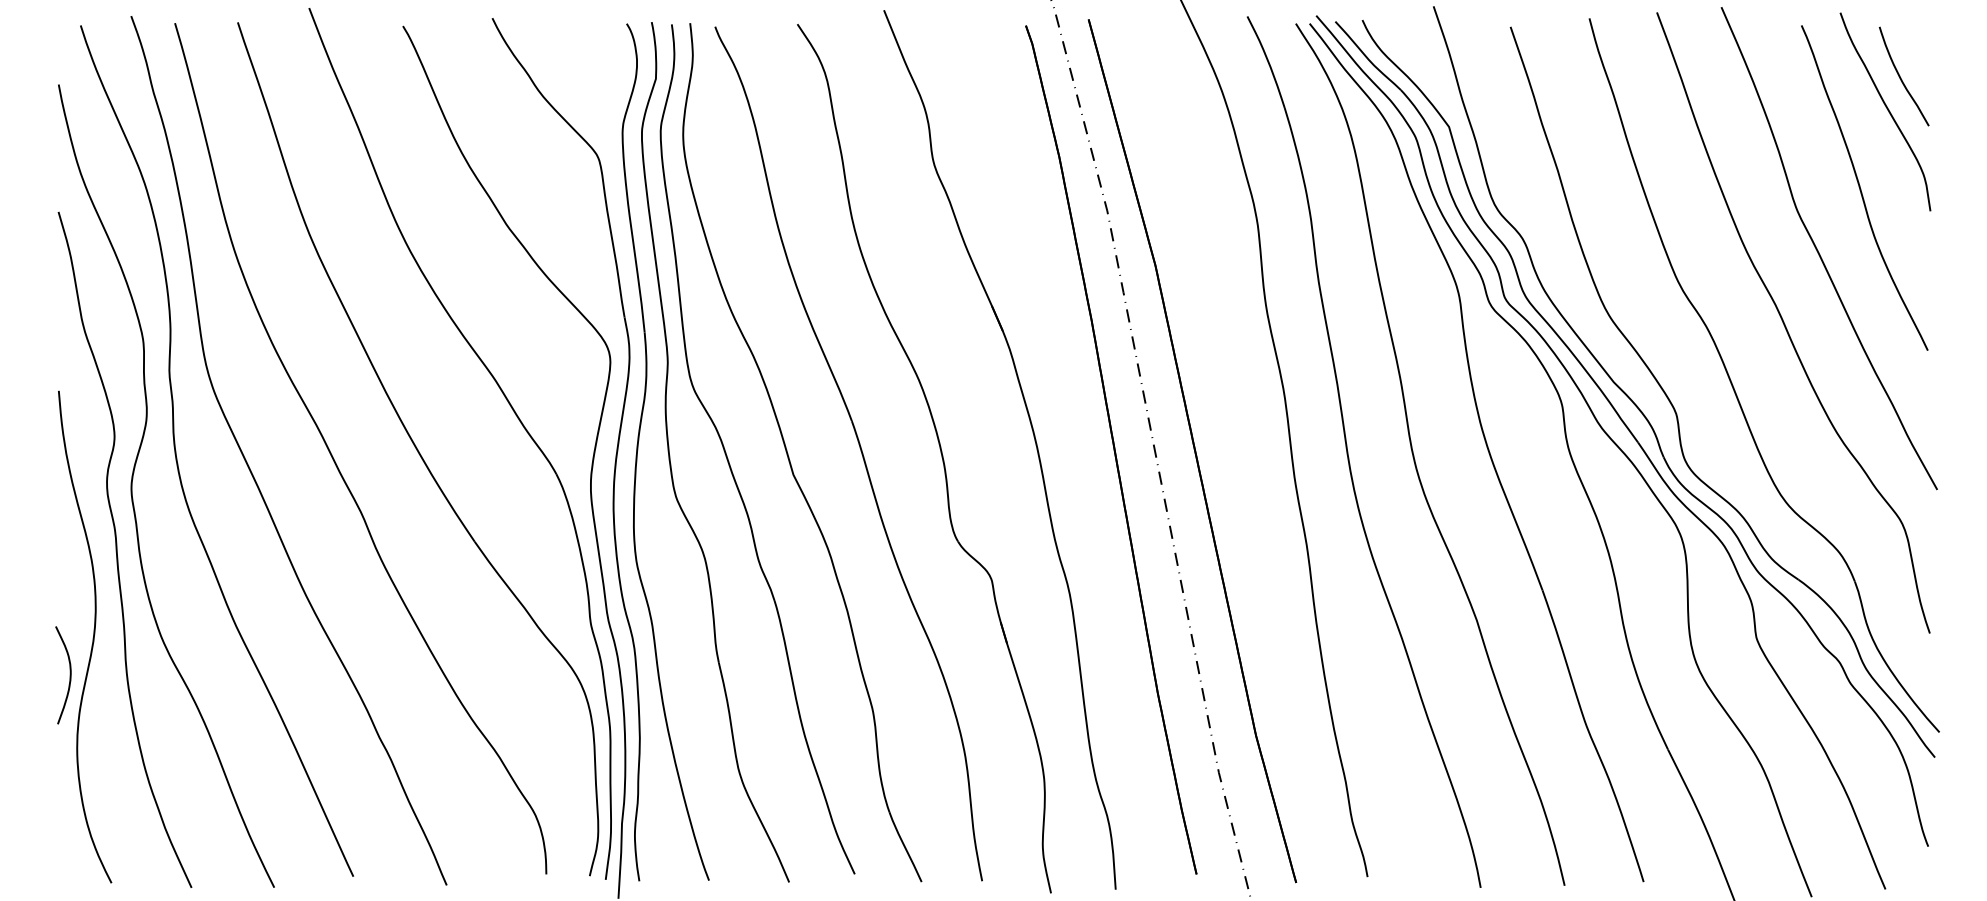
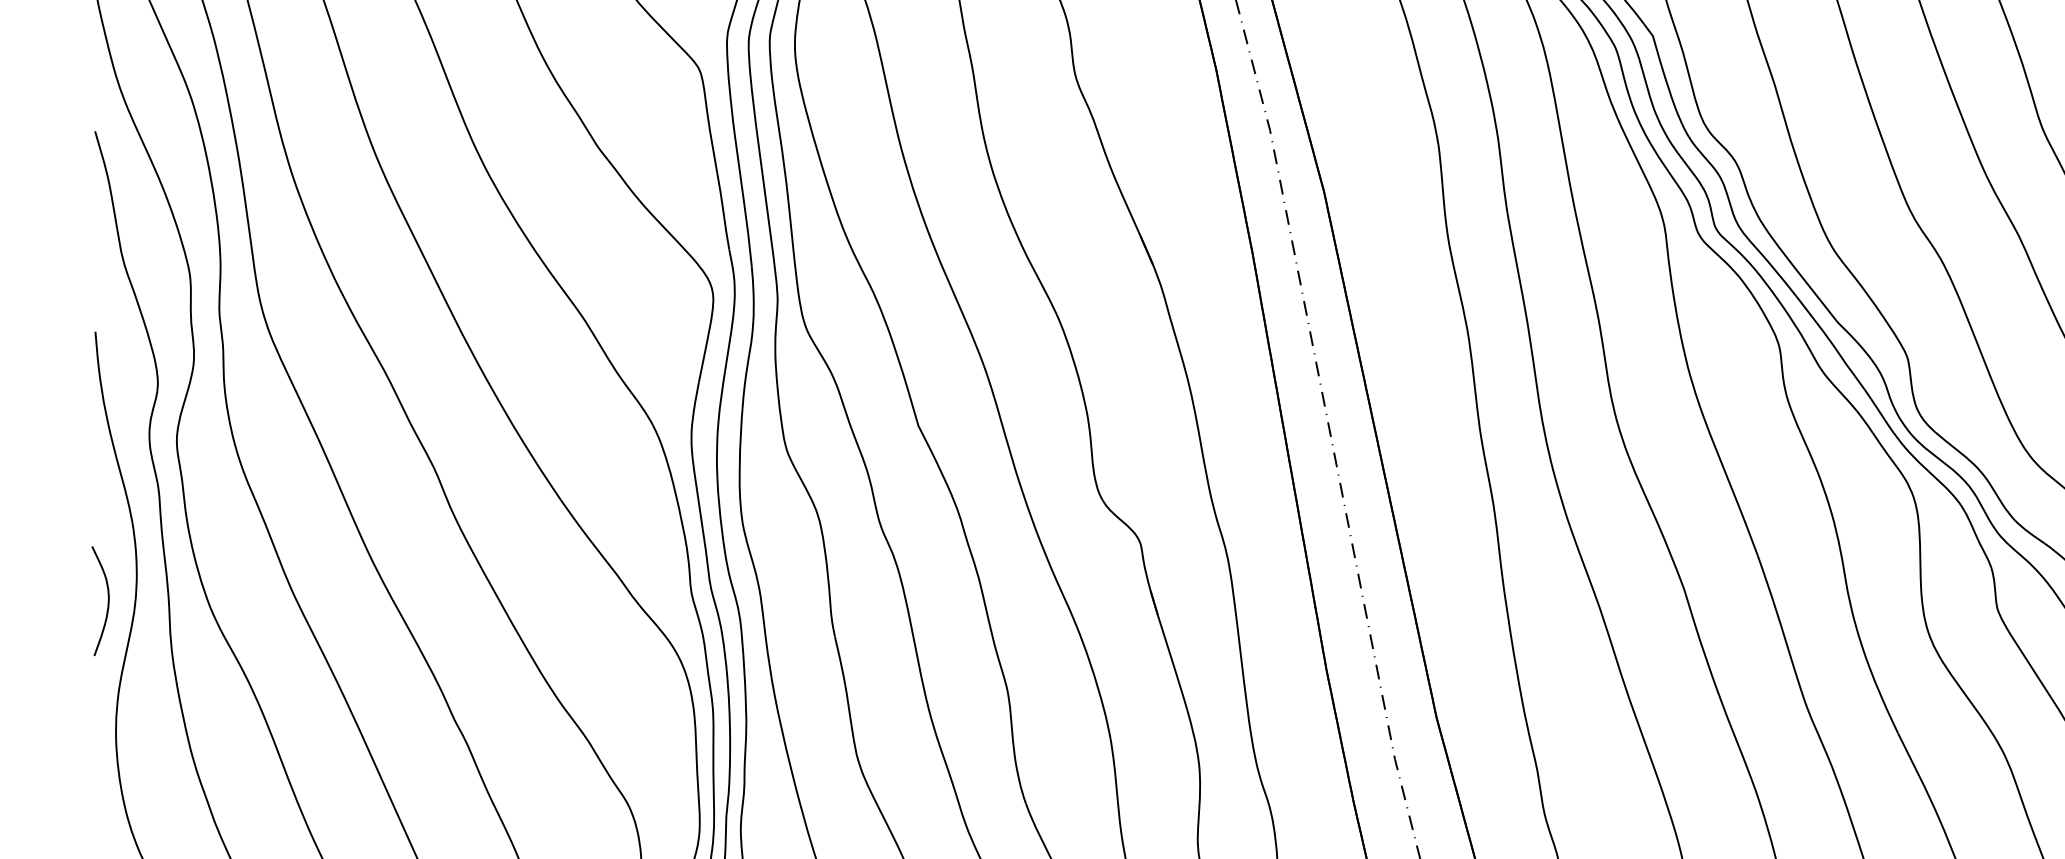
curve: (69, 675) -> (107, 601), moved

